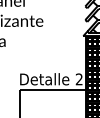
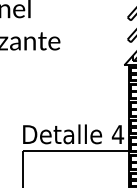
text: (79, 79) -> (118, 134), 2 -> 4

